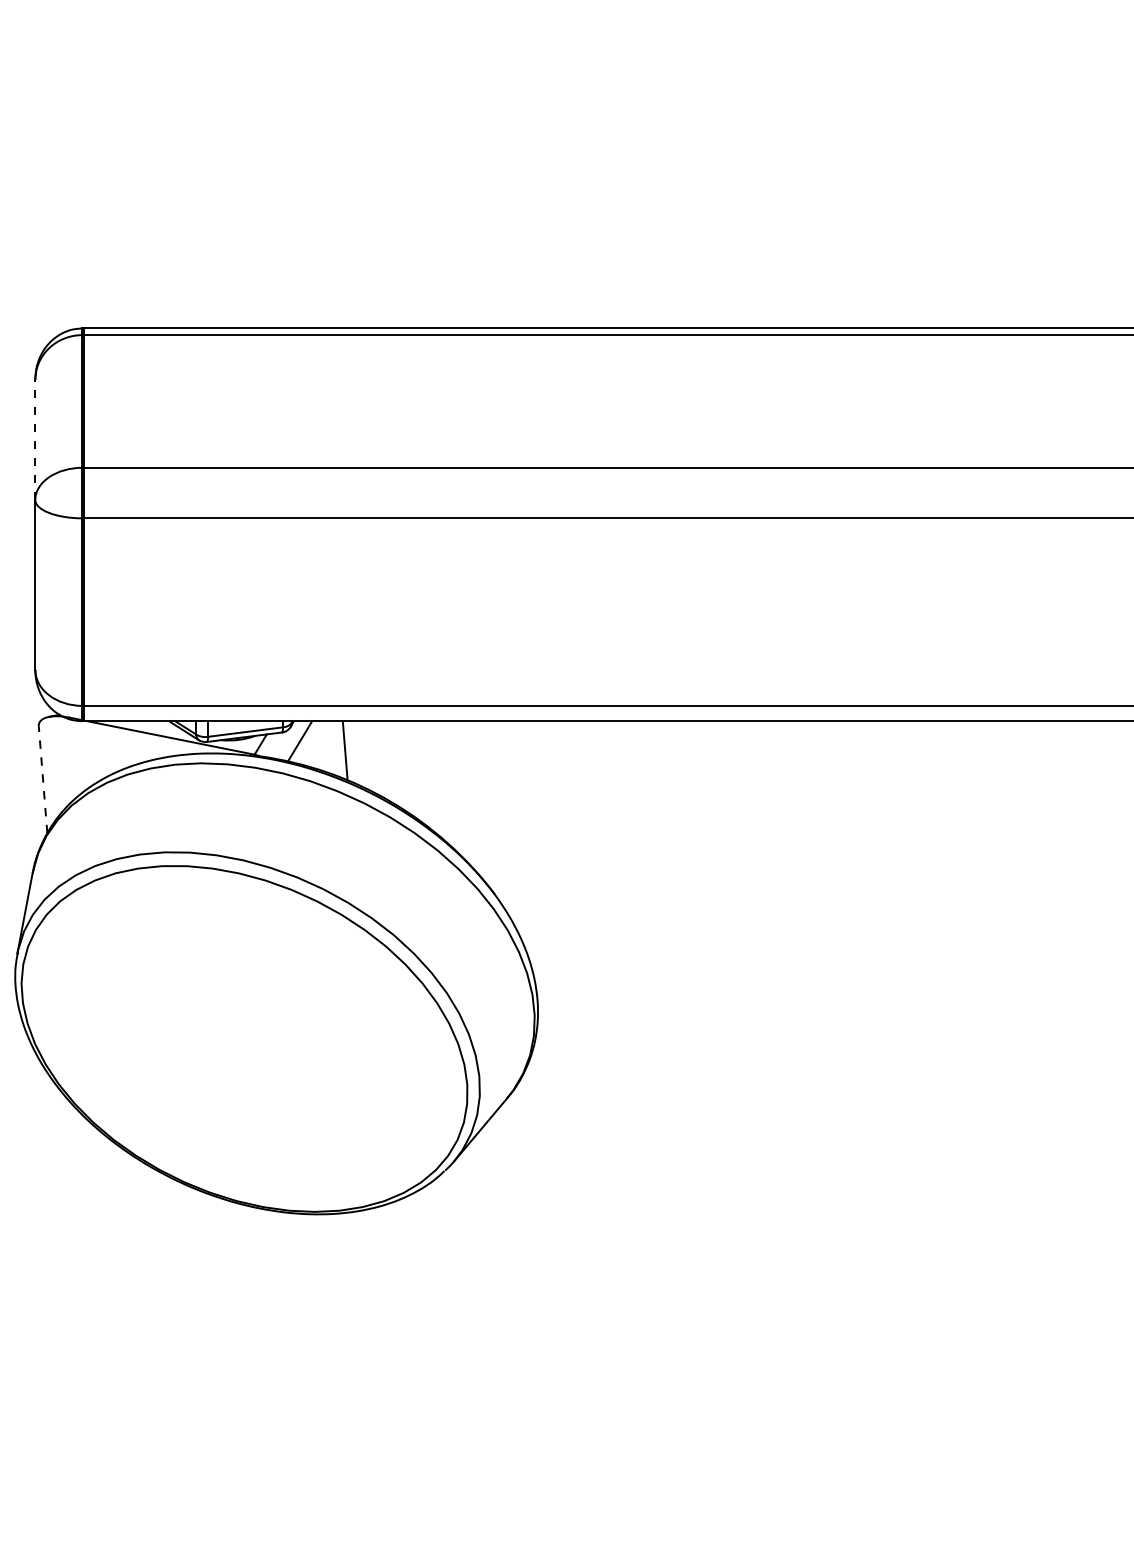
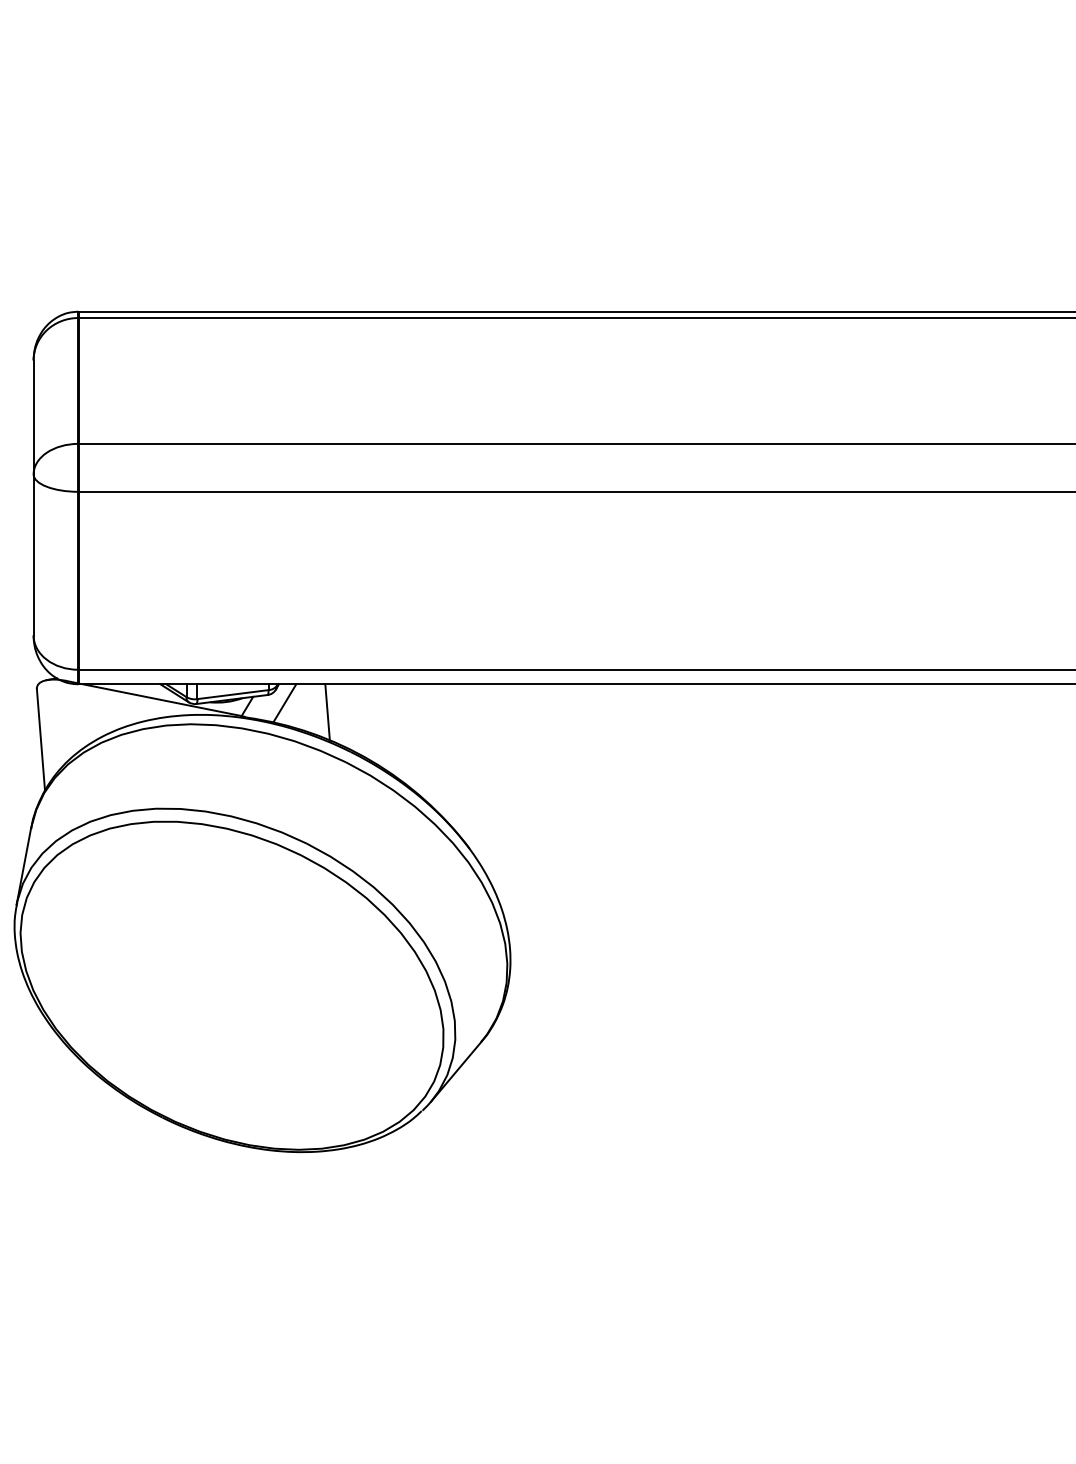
line: (35, 439) -> (33, 417), dashed -> solid
line: (42, 779) -> (40, 739), dashed -> solid

